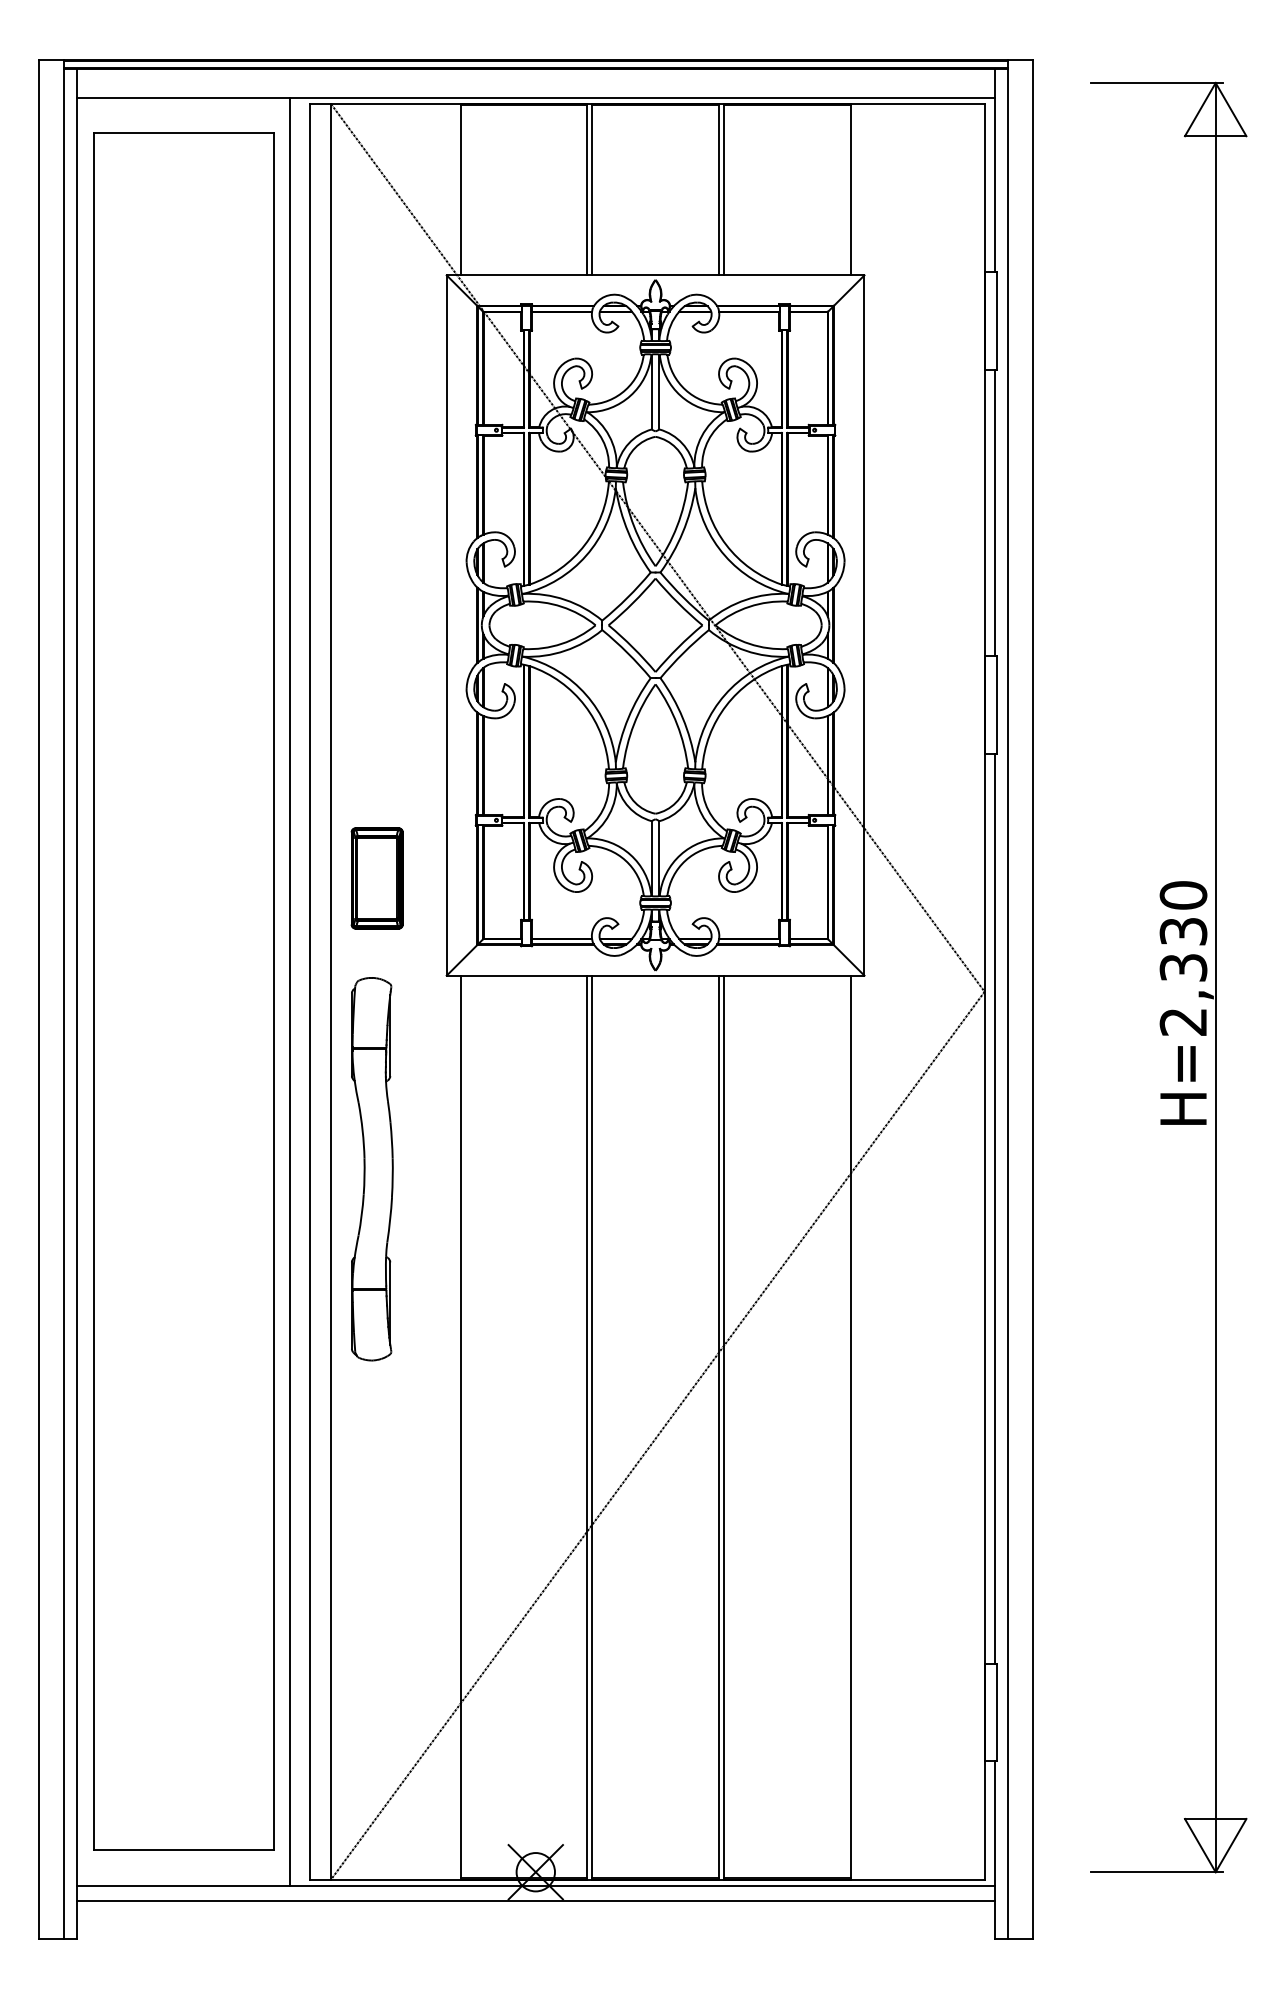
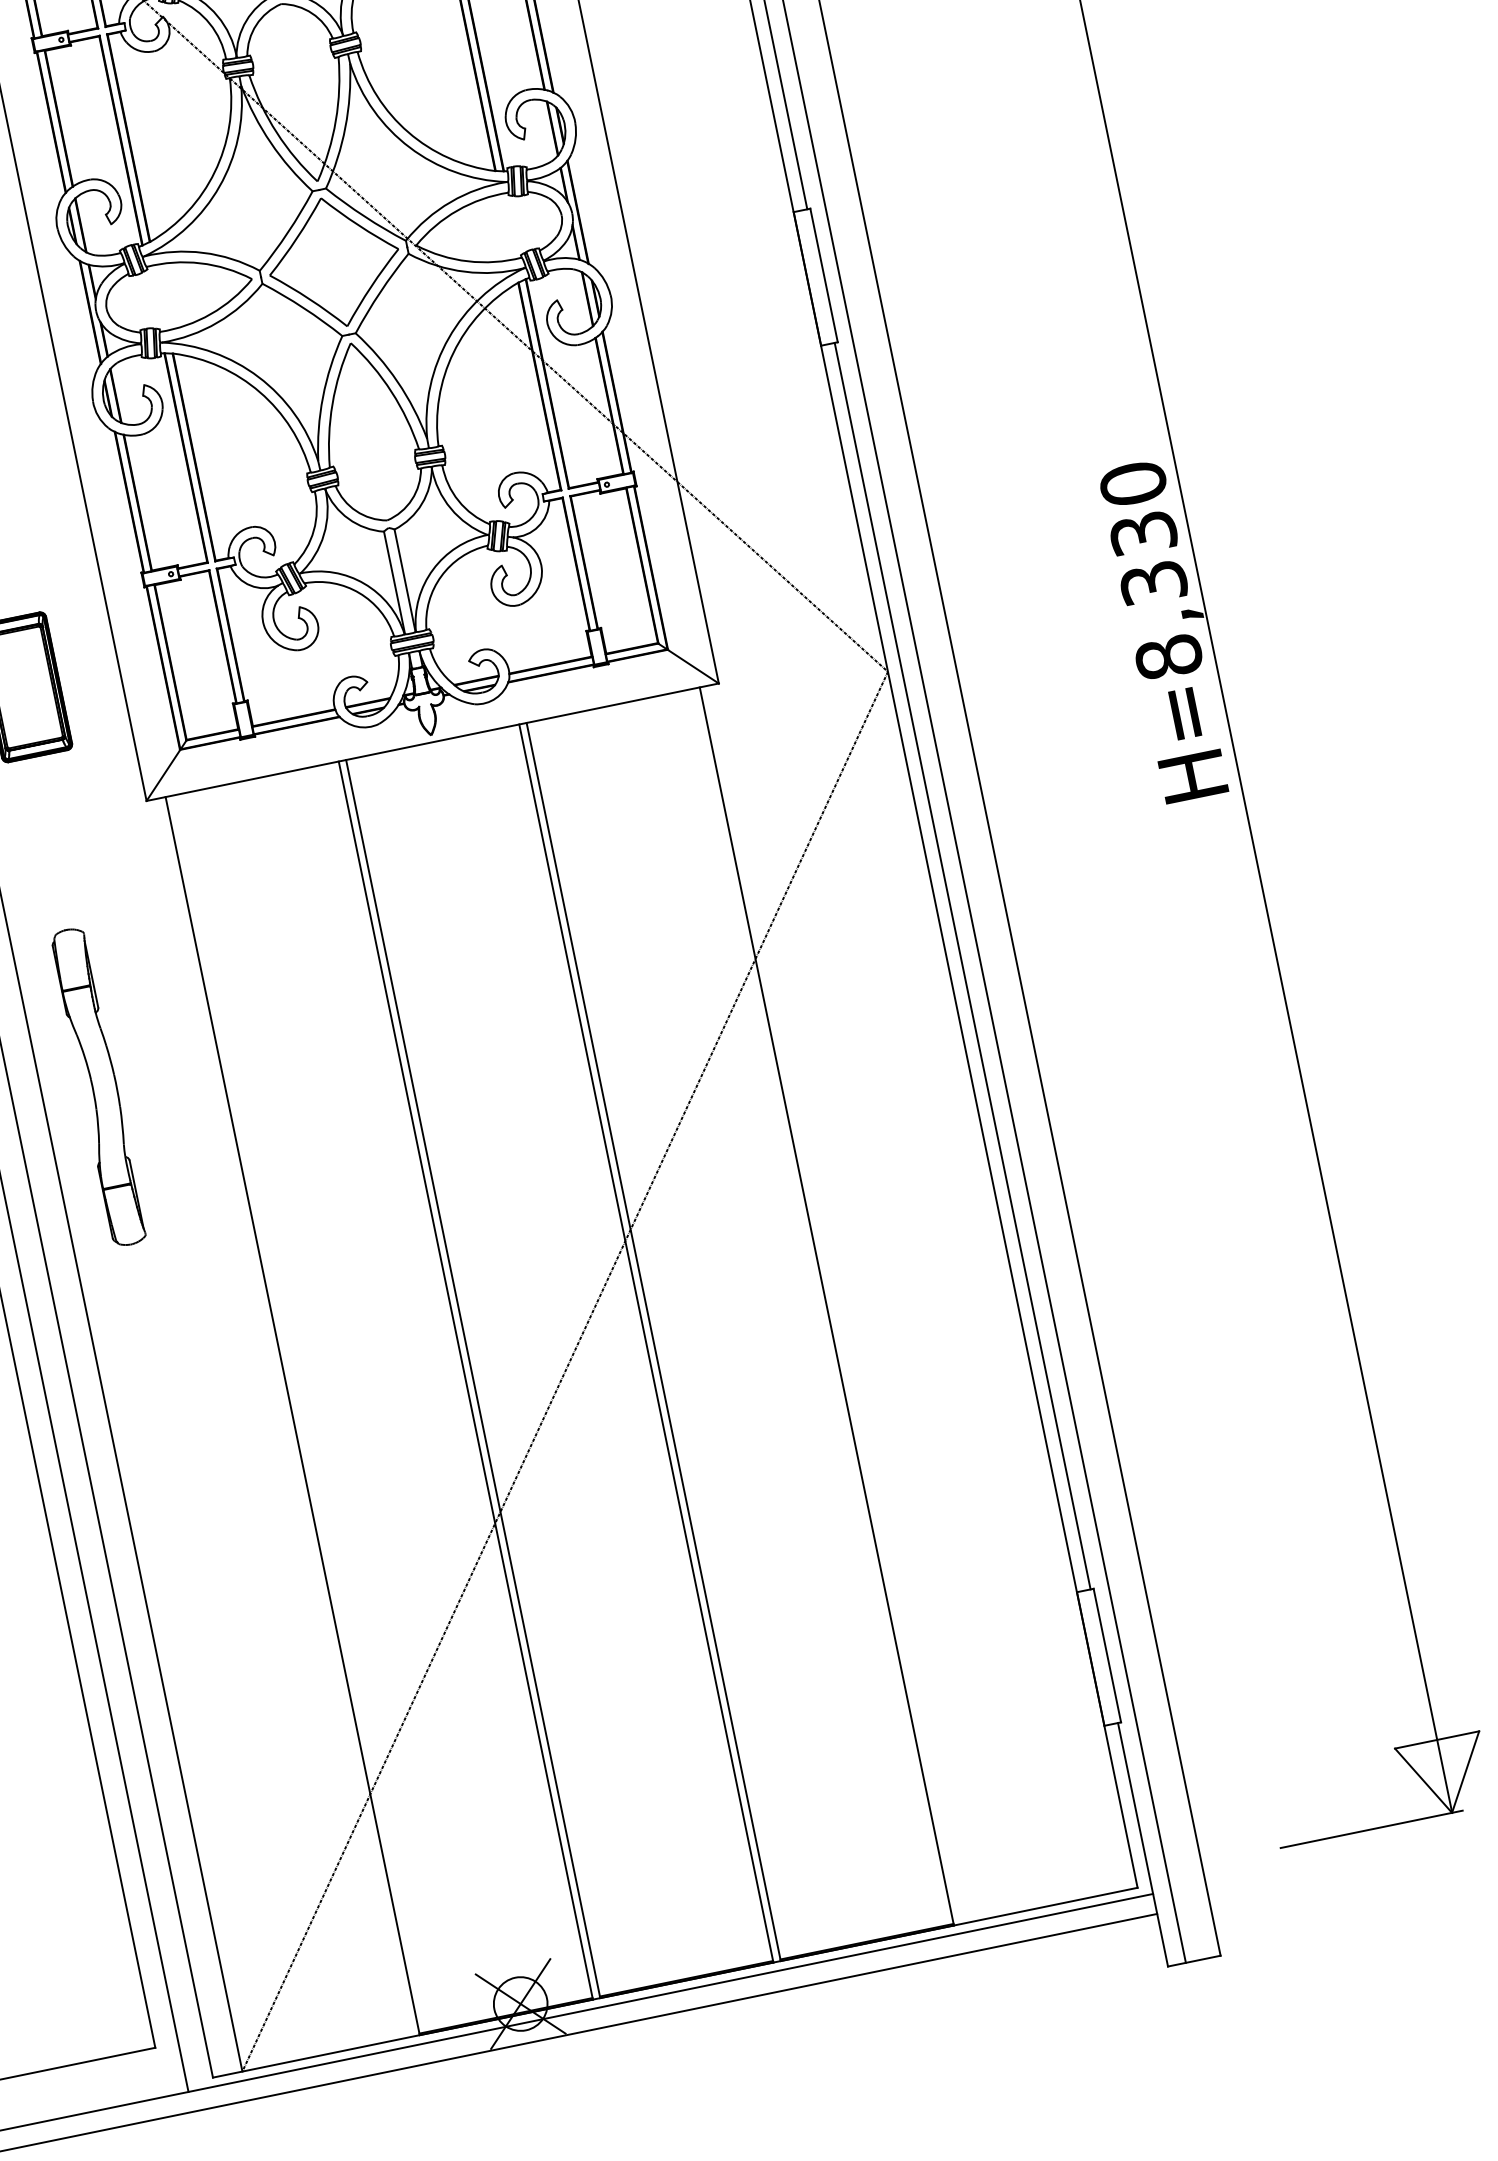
text: (1183, 1021) -> (1168, 656), H=2,330 -> H=8,330
part: (372, 1169) -> (99, 1087), size x0.6

